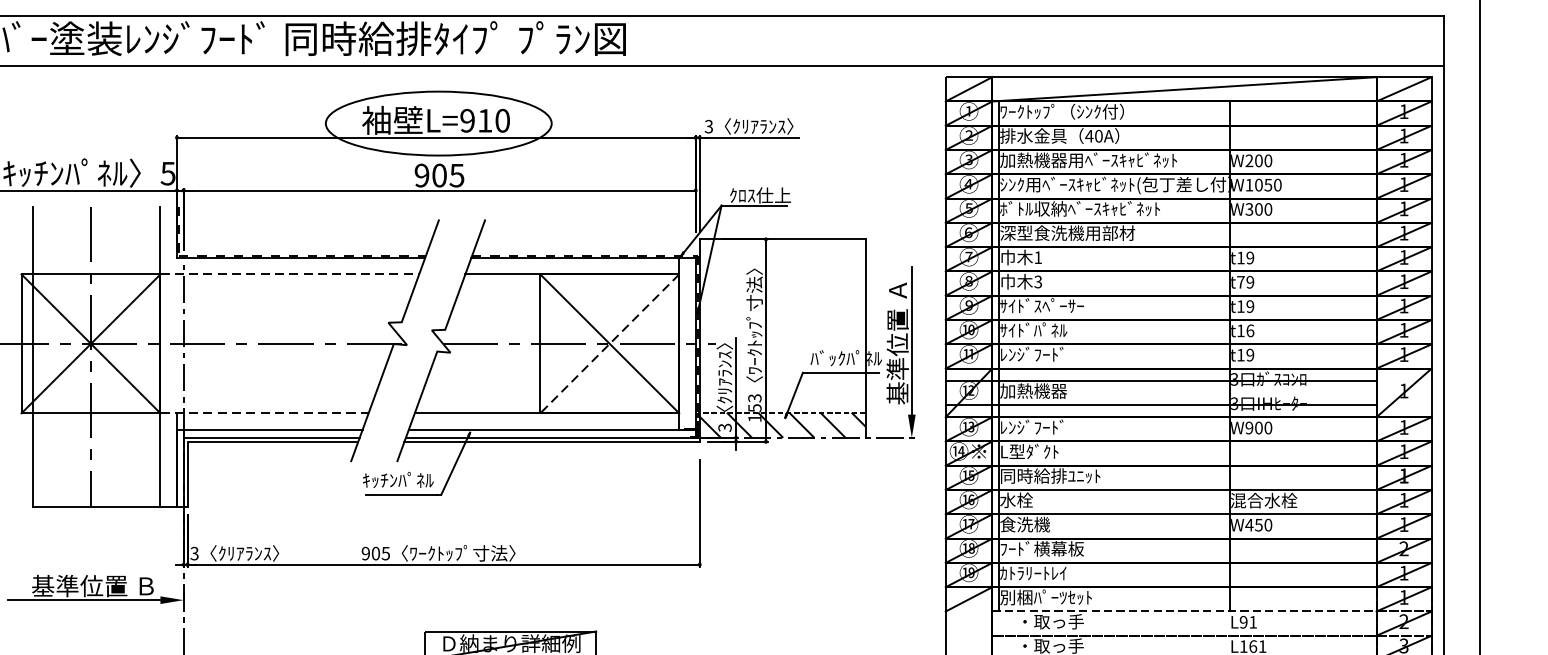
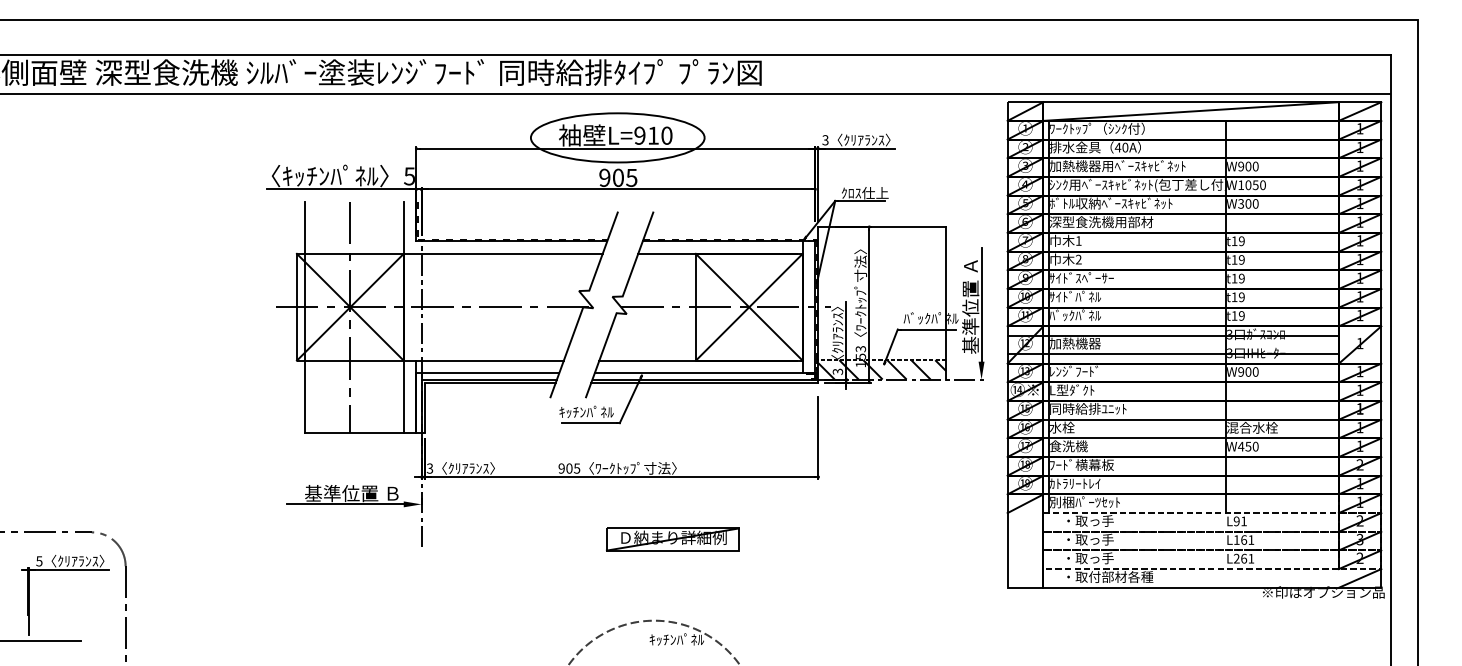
text: (1249, 160) -> (1241, 166), W200 -> W900
line: (290, 273) -> (503, 253), dashed -> solid
text: (1037, 281) -> (1078, 259), 3 -> 2
text: (1240, 281) -> (1234, 259), t79 -> t19
text: (1249, 331) -> (1241, 297), t16 -> t19
line: (610, 344) -> (749, 307), dashed -> solid
text: (1034, 354) -> (1075, 315), ﾚﾝｼﾞﾌｰﾄﾞ -> ﾊﾞｯｸﾊﾟﾈﾙ
line: (265, 413) -> (484, 360), dashed -> solid

